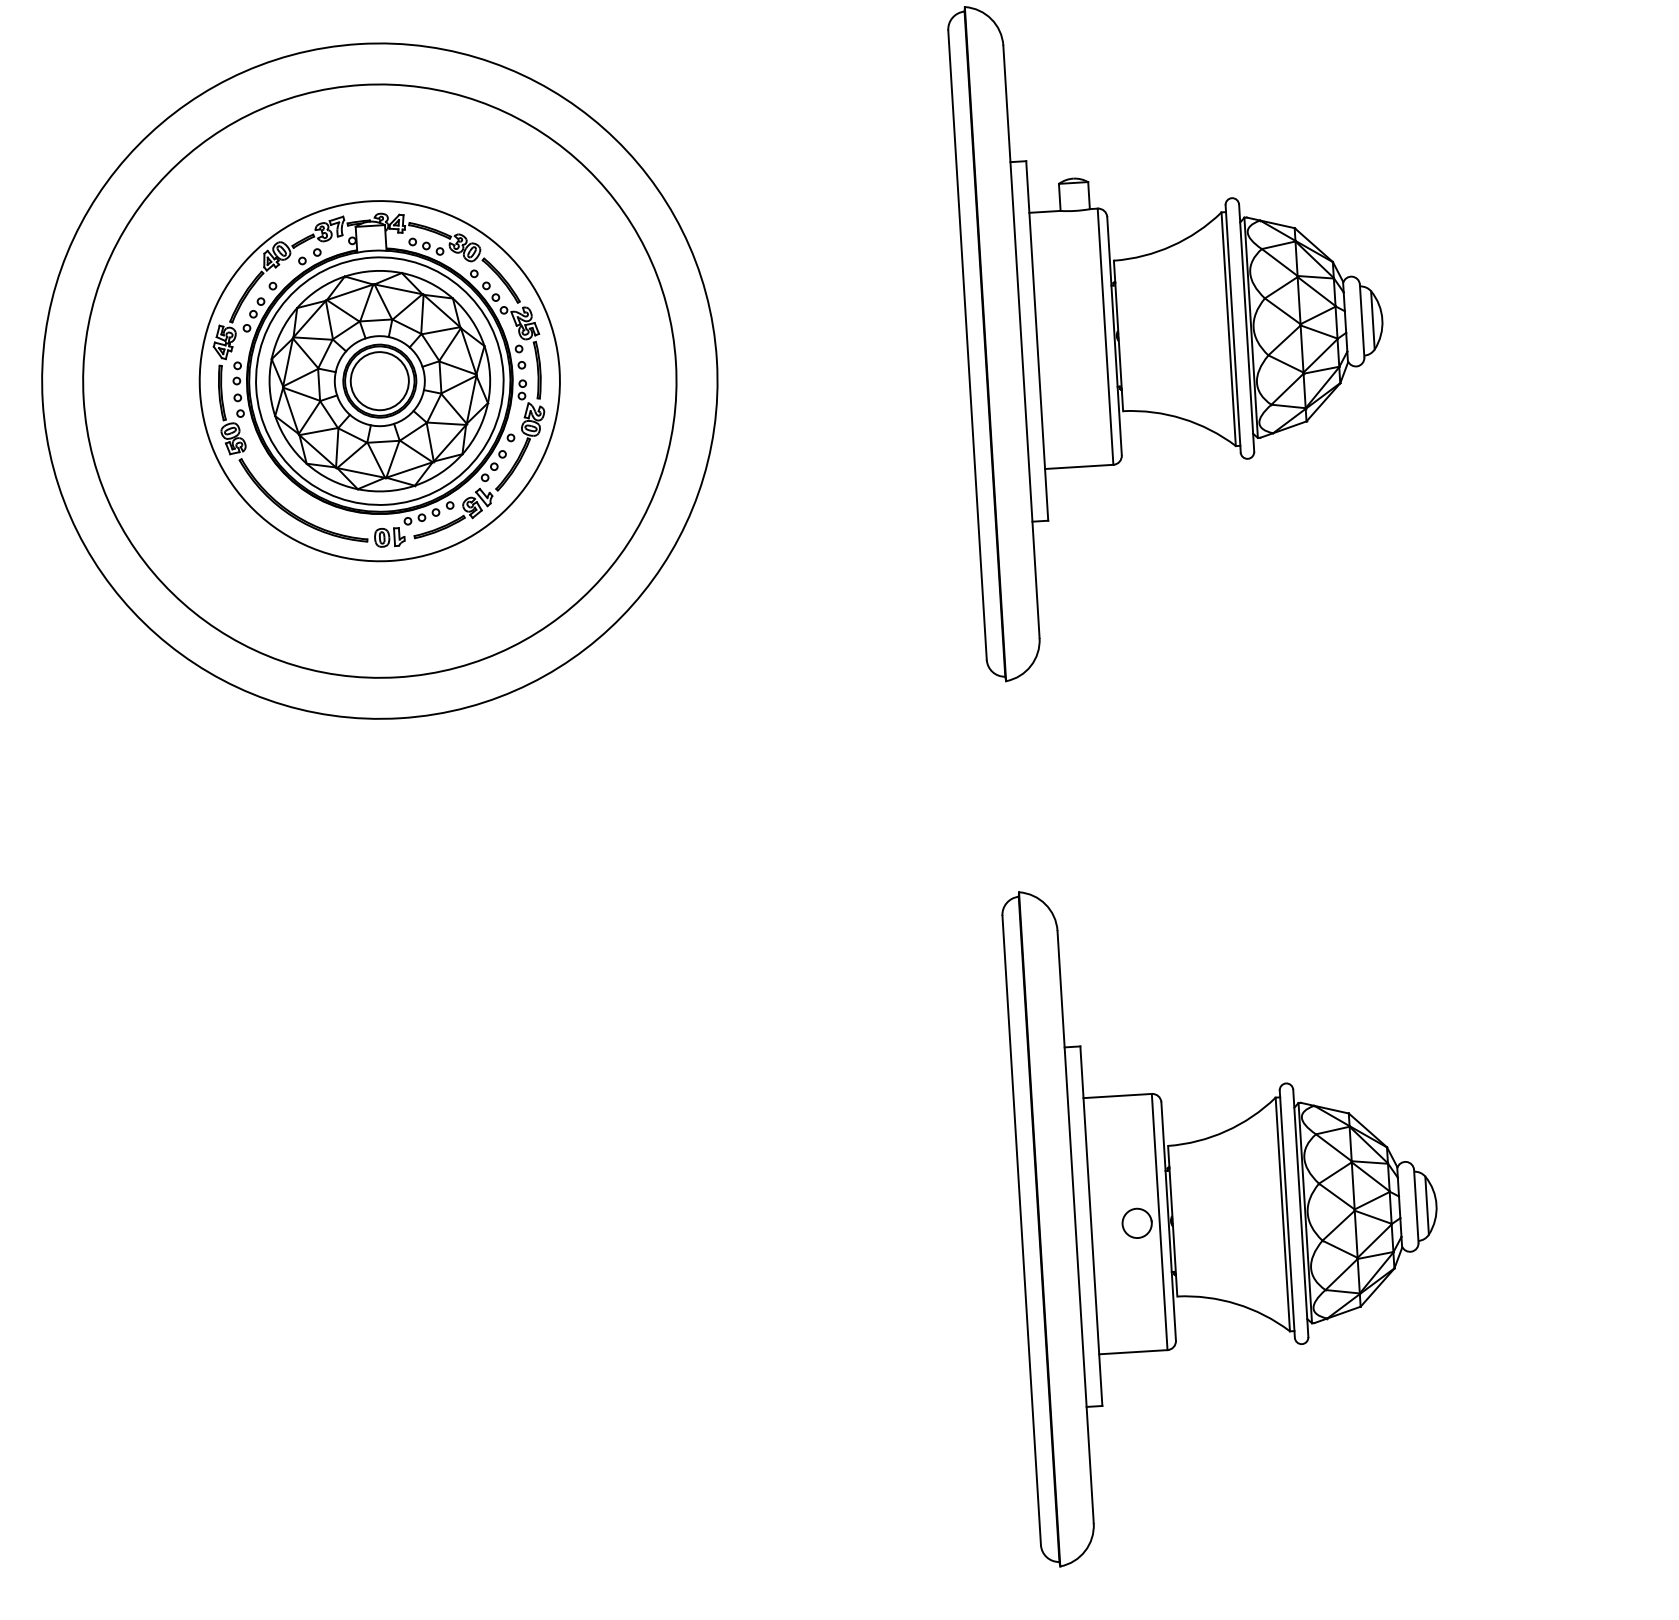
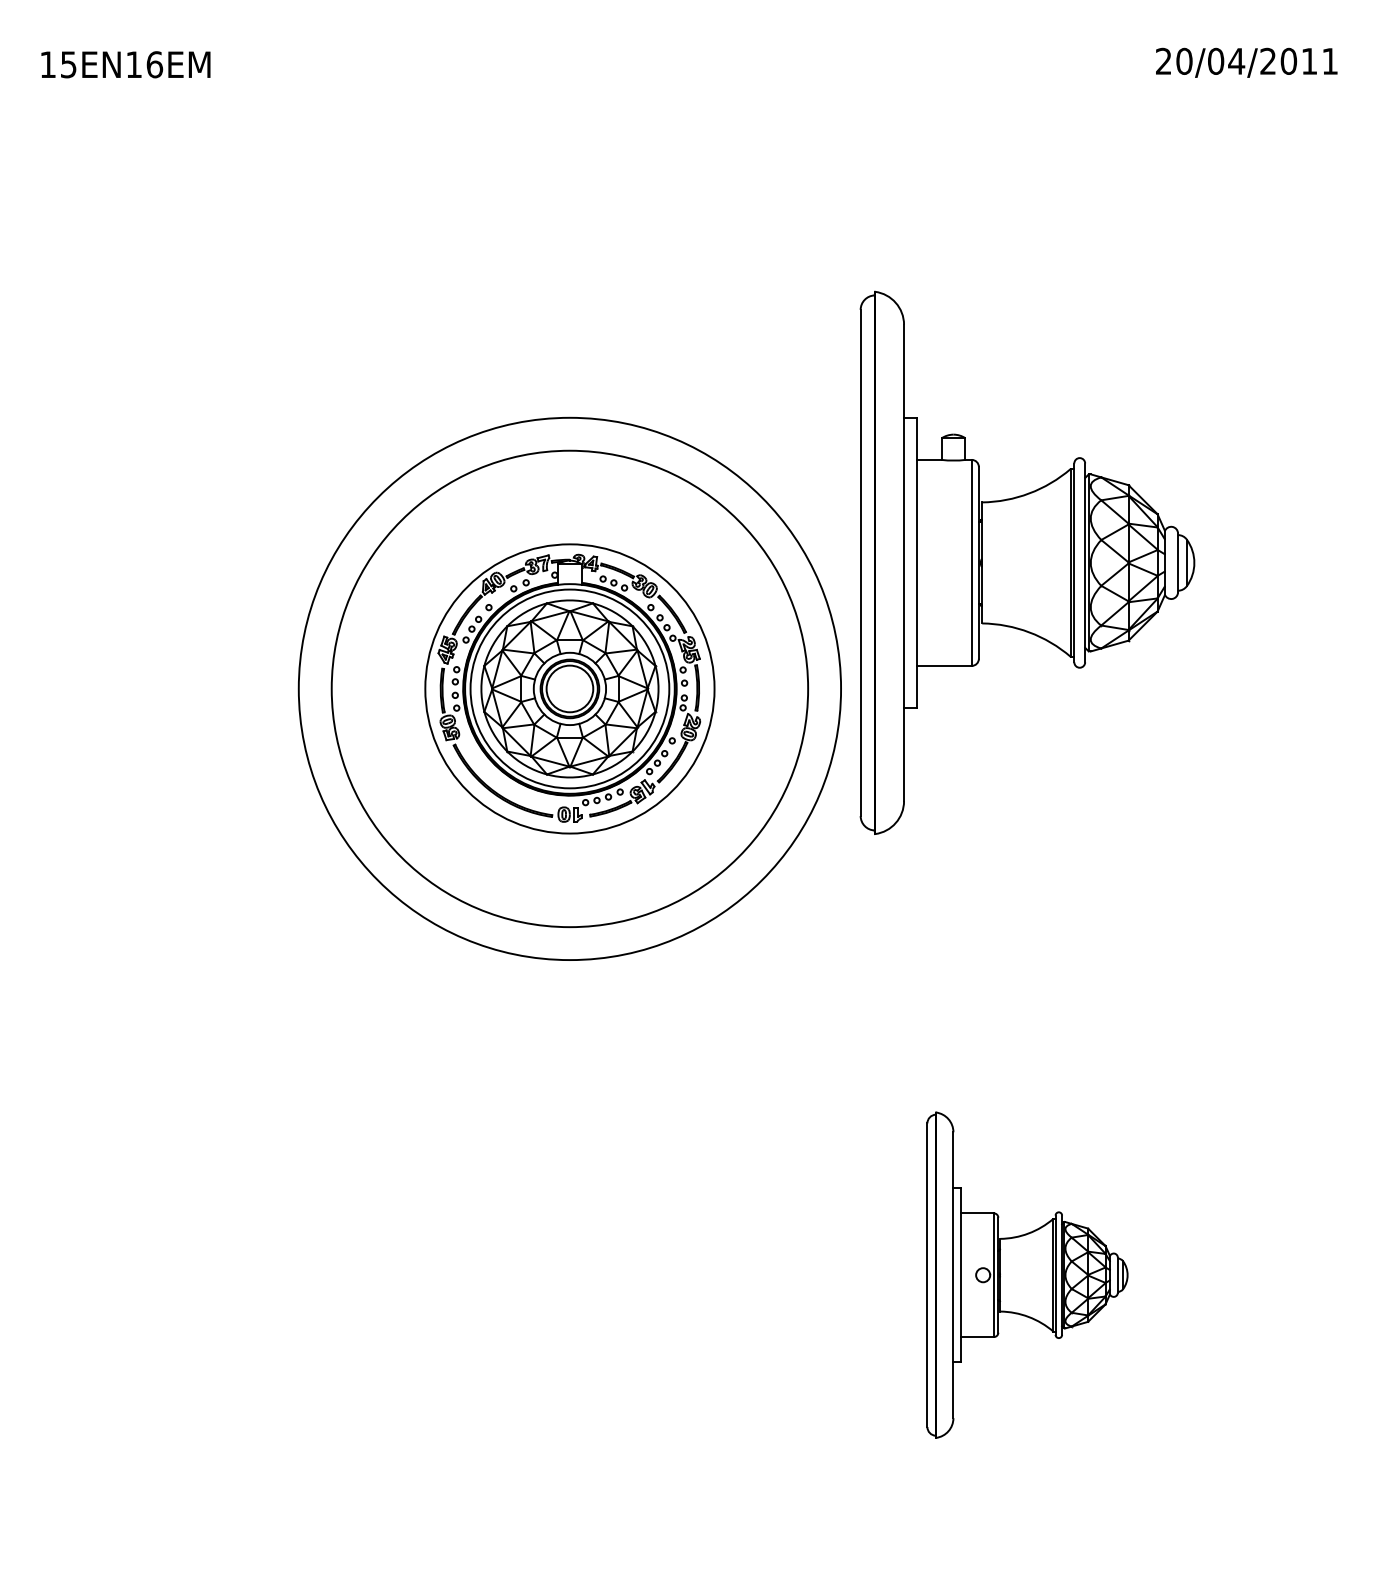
part: (379, 380) -> (569, 688), moved
part: (1229, 1218) -> (1027, 1275), size x0.6

